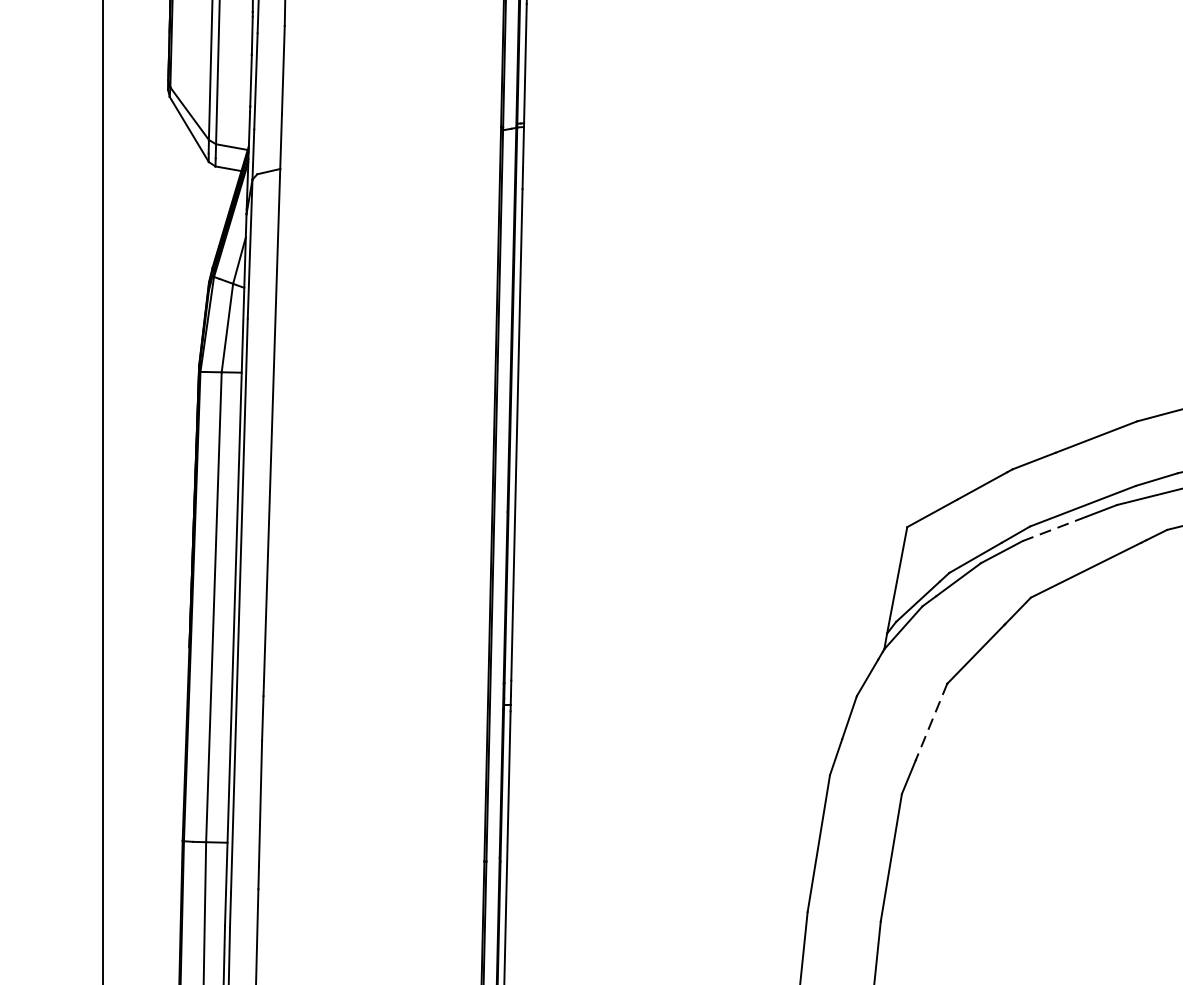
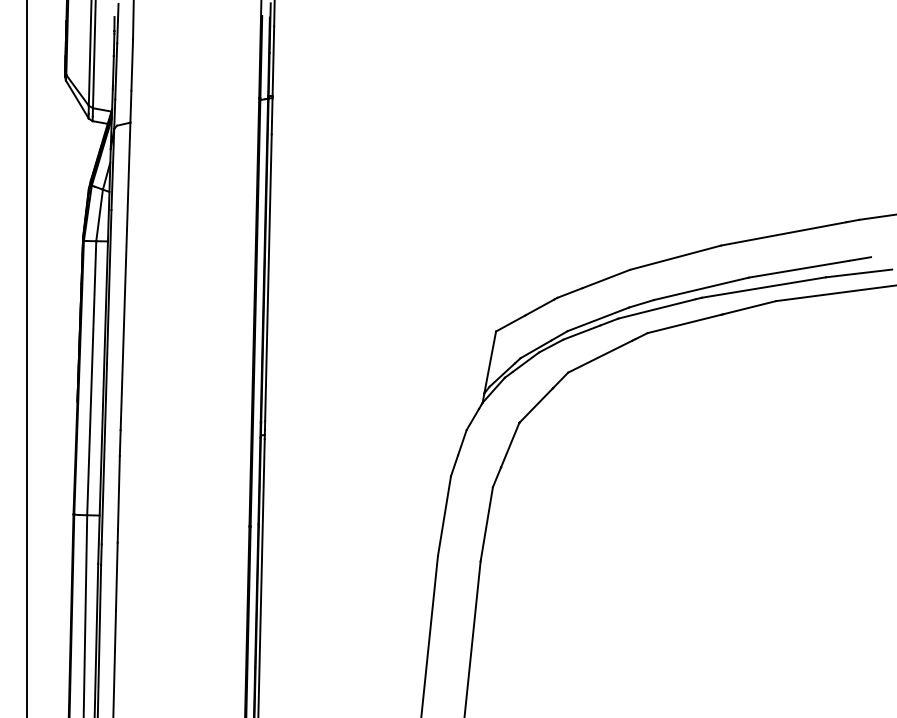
line: (1053, 528) -> (581, 332), dashed -> solid
line: (932, 722) -> (510, 445), dashed -> solid

